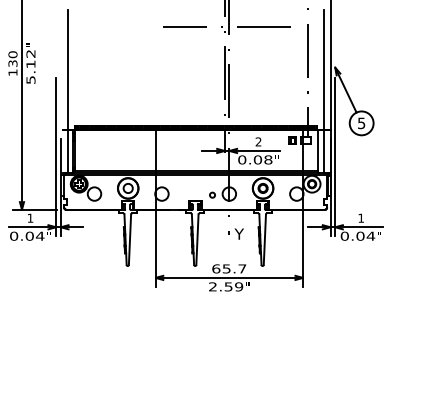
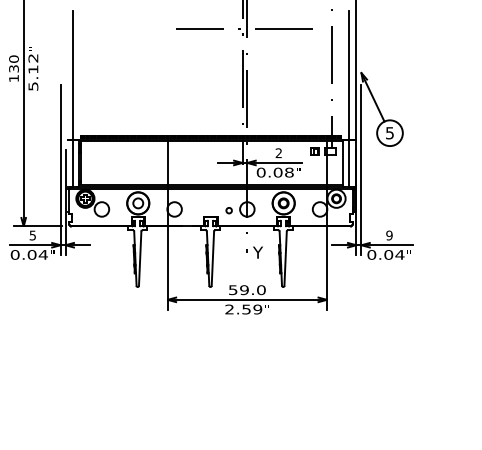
text: (30, 218) -> (32, 235), 1 -> 5
text: (361, 218) -> (389, 235), 1 -> 9
text: (228, 269) -> (246, 290), 65.7 -> 59.0

